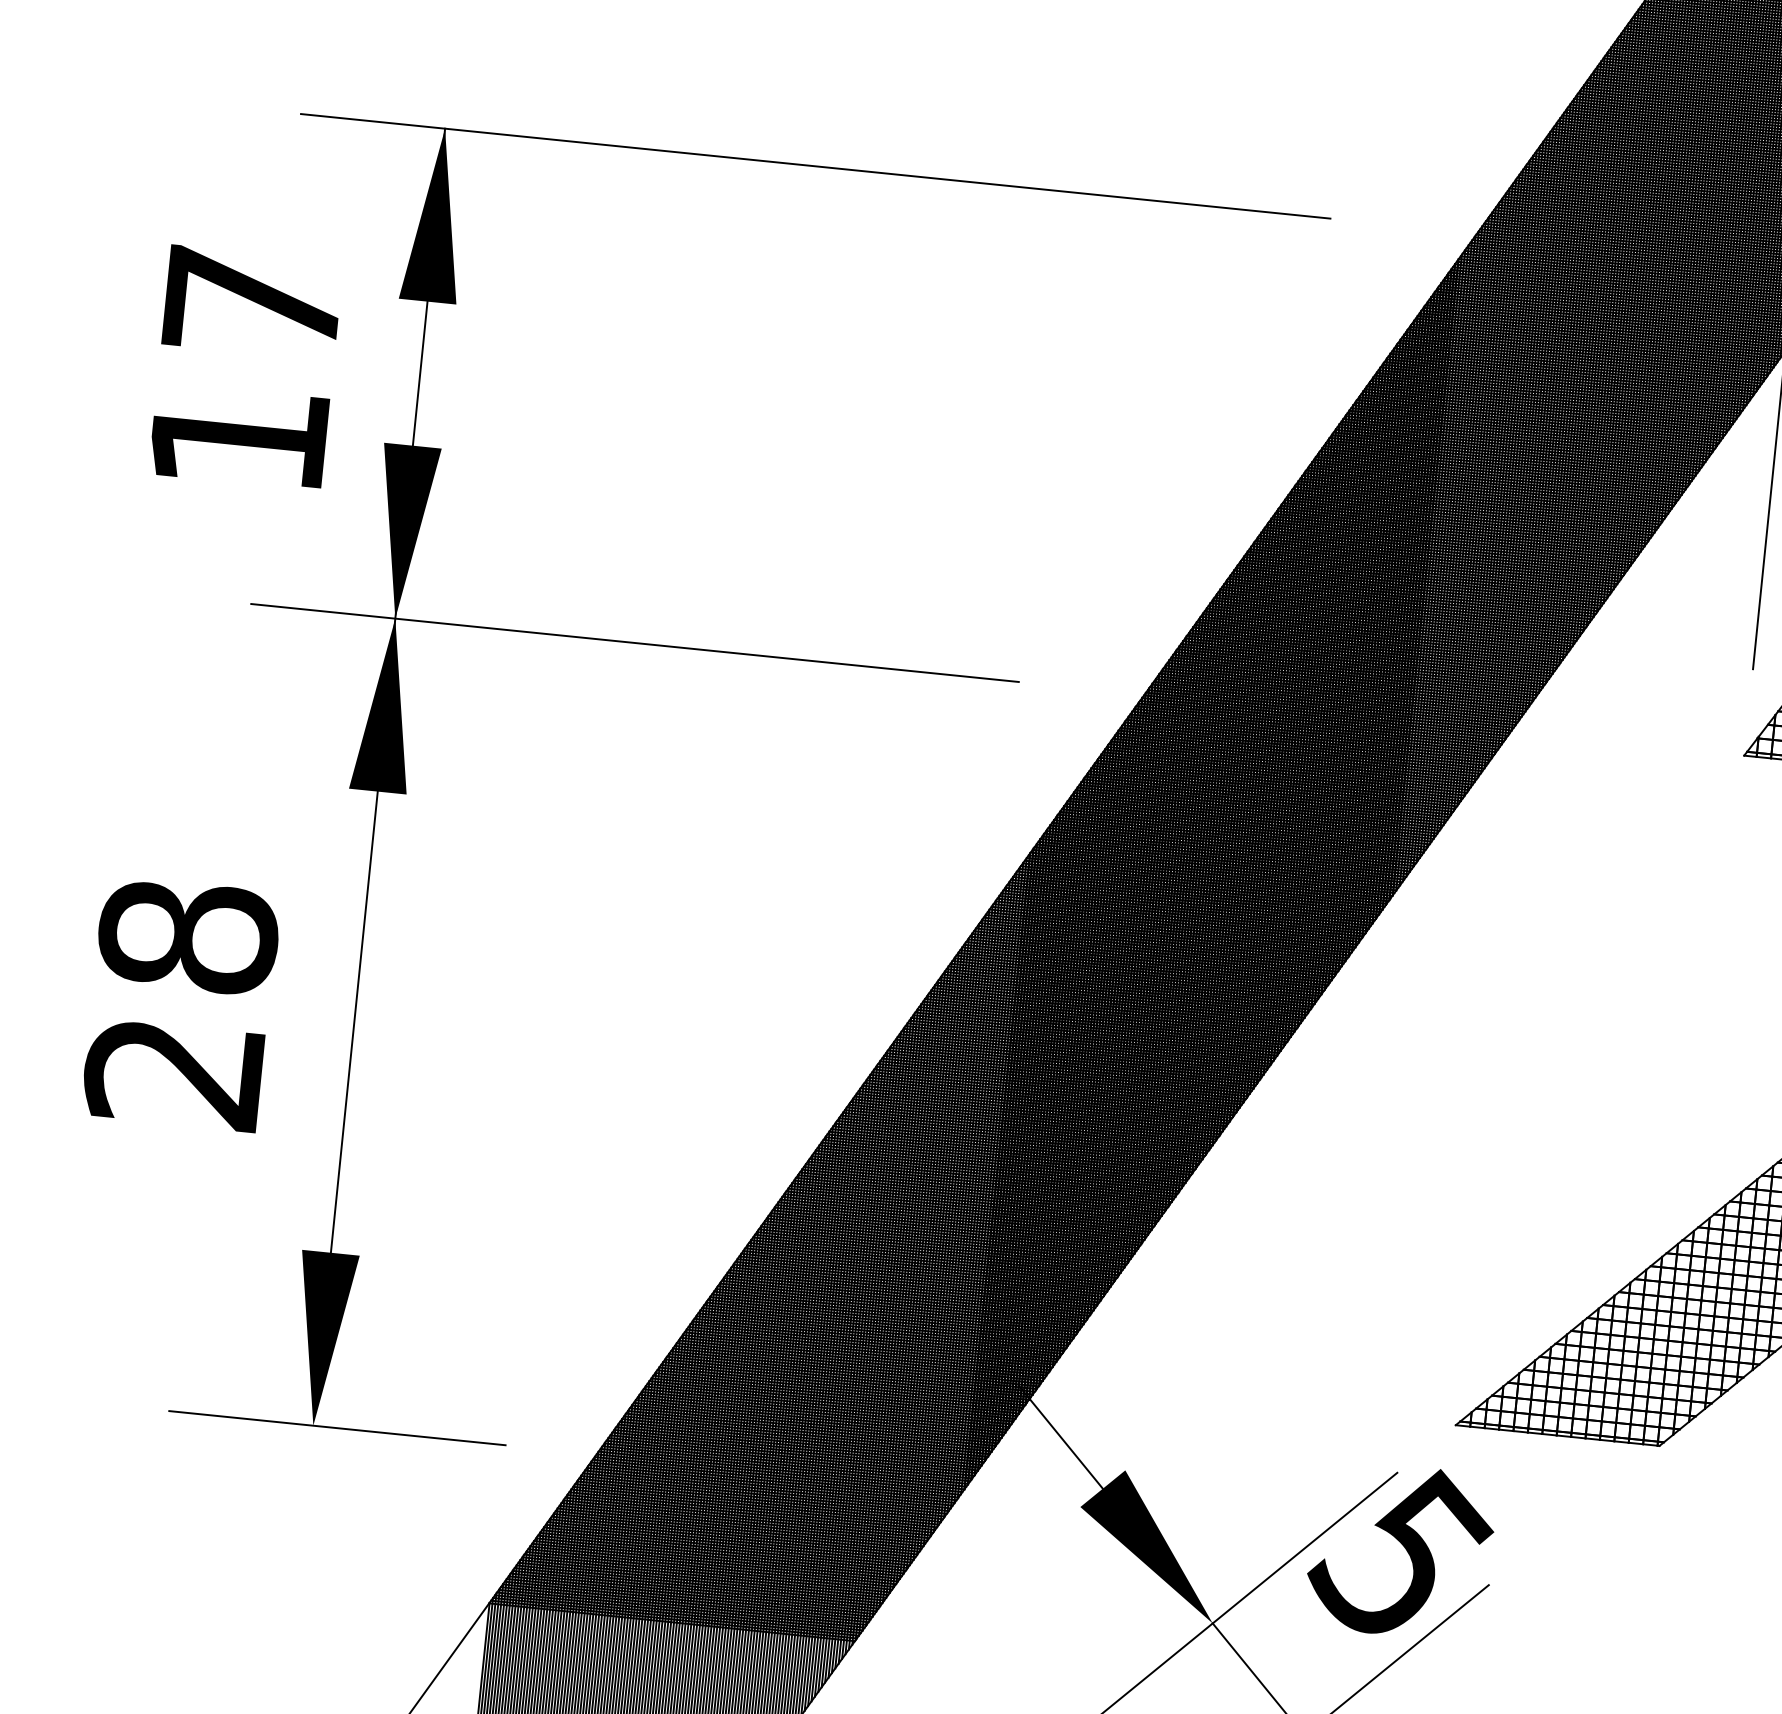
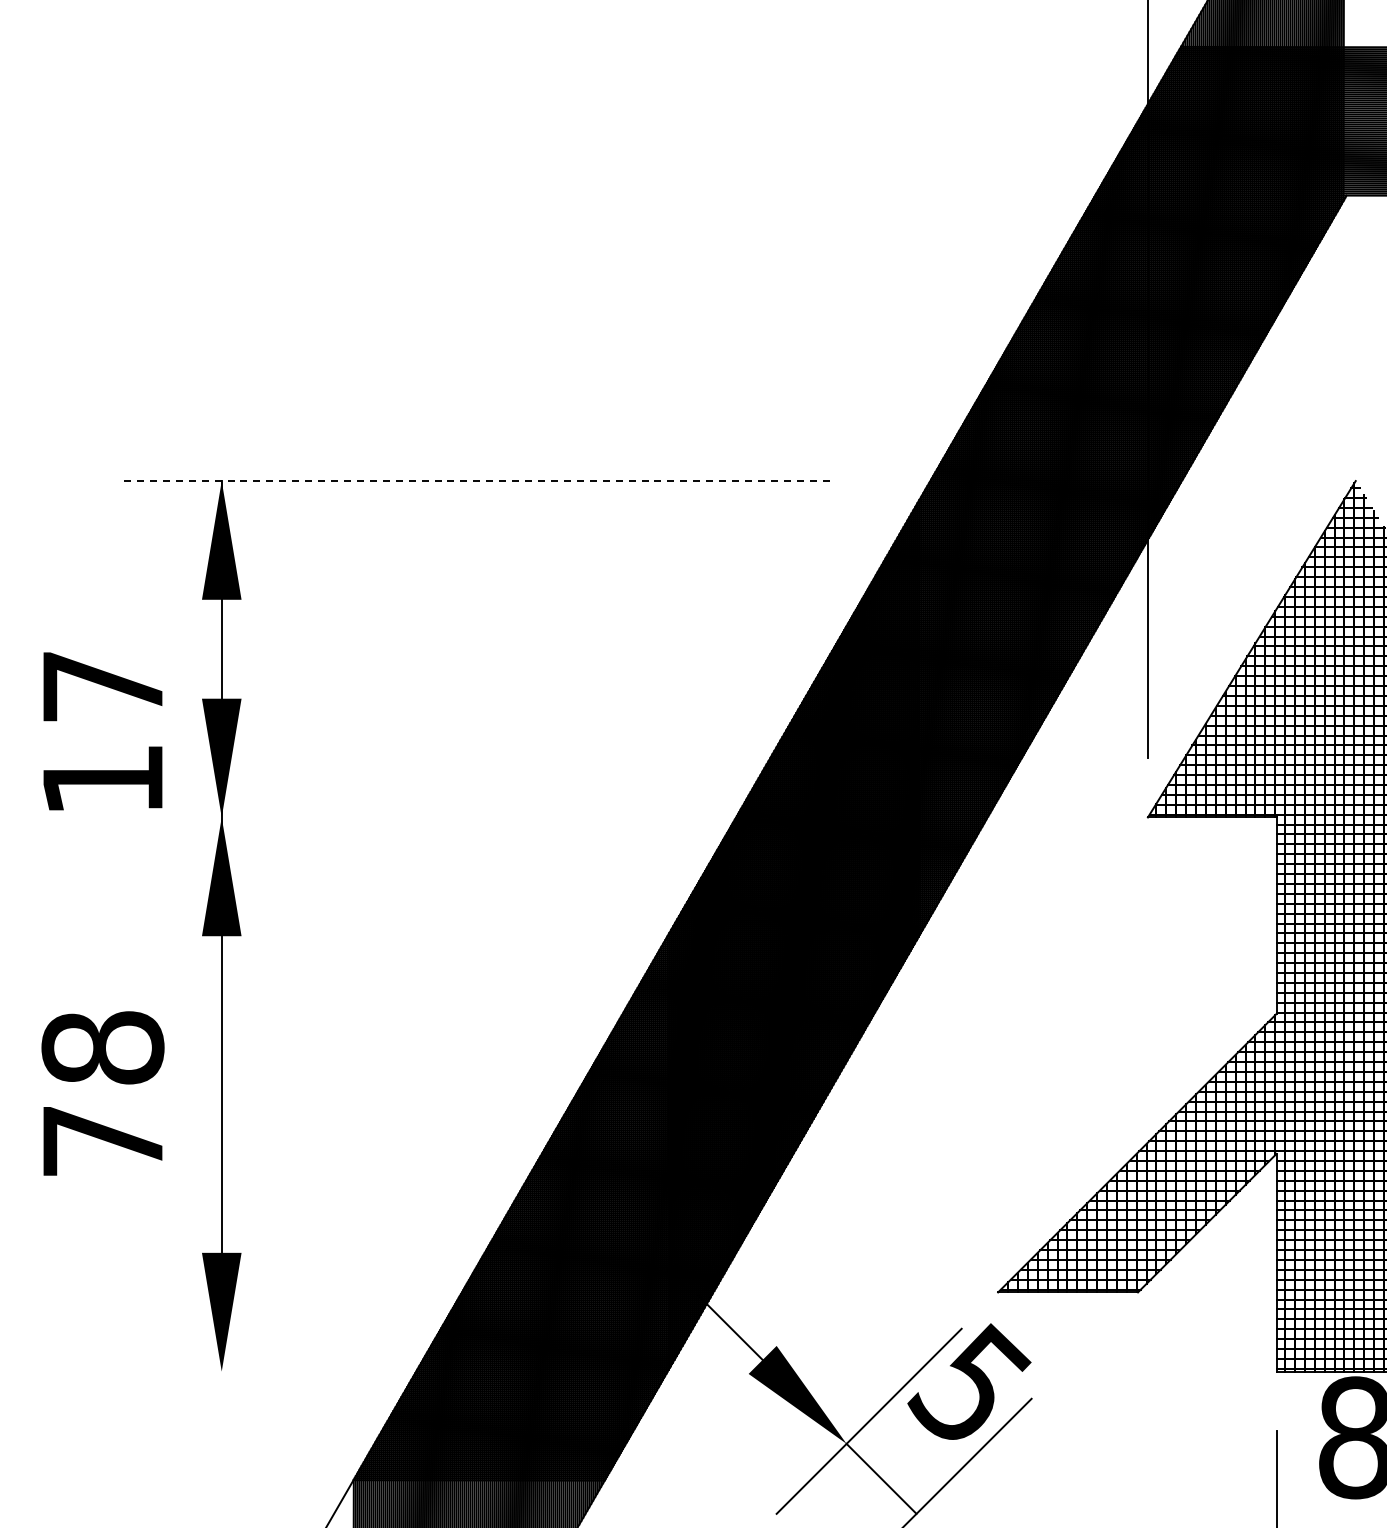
line: (814, 166) -> (475, 481), solid -> dashed
text: (245, 368) -> (102, 731), moved
line: (633, 642) -> (385, 817), removed
text: (172, 1072) -> (101, 1141), 28 -> 78
line: (336, 1427) -> (237, 1371), removed

